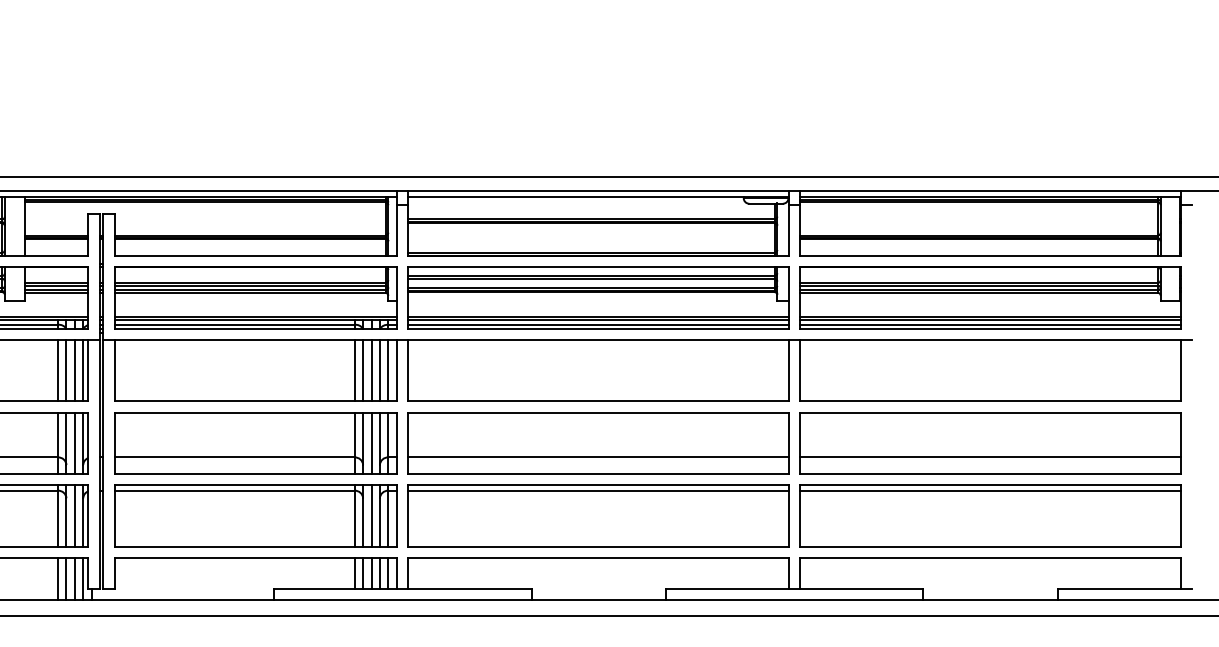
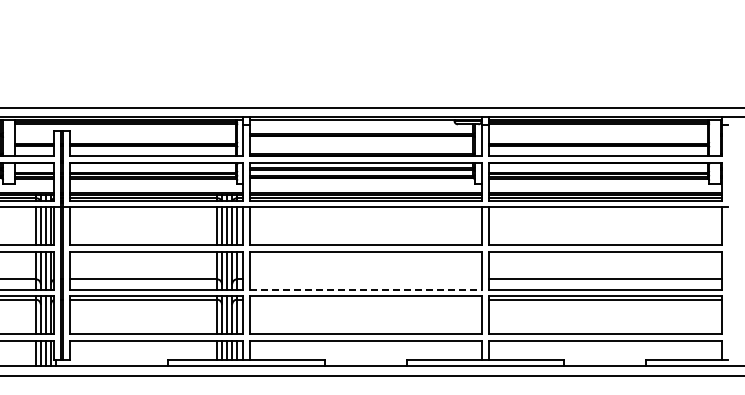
line: (598, 457) -> (365, 279), removed
line: (599, 474) -> (366, 289), solid -> dashed
line: (598, 490) -> (365, 299), removed

